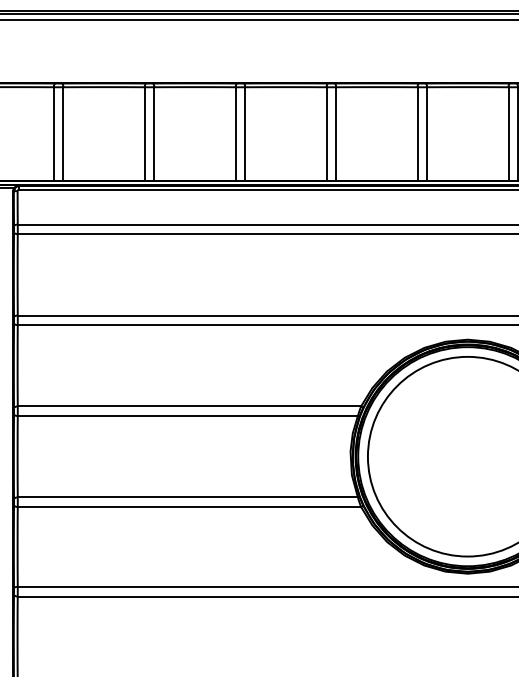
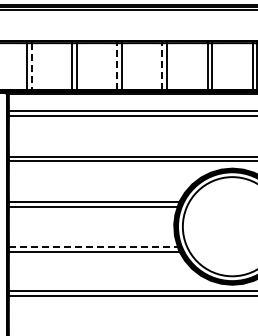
line: (236, 134) -> (117, 66), solid -> dashed
line: (326, 134) -> (162, 66), solid -> dashed
line: (63, 136) -> (31, 67), solid -> dashed
line: (188, 496) -> (93, 246), solid -> dashed

